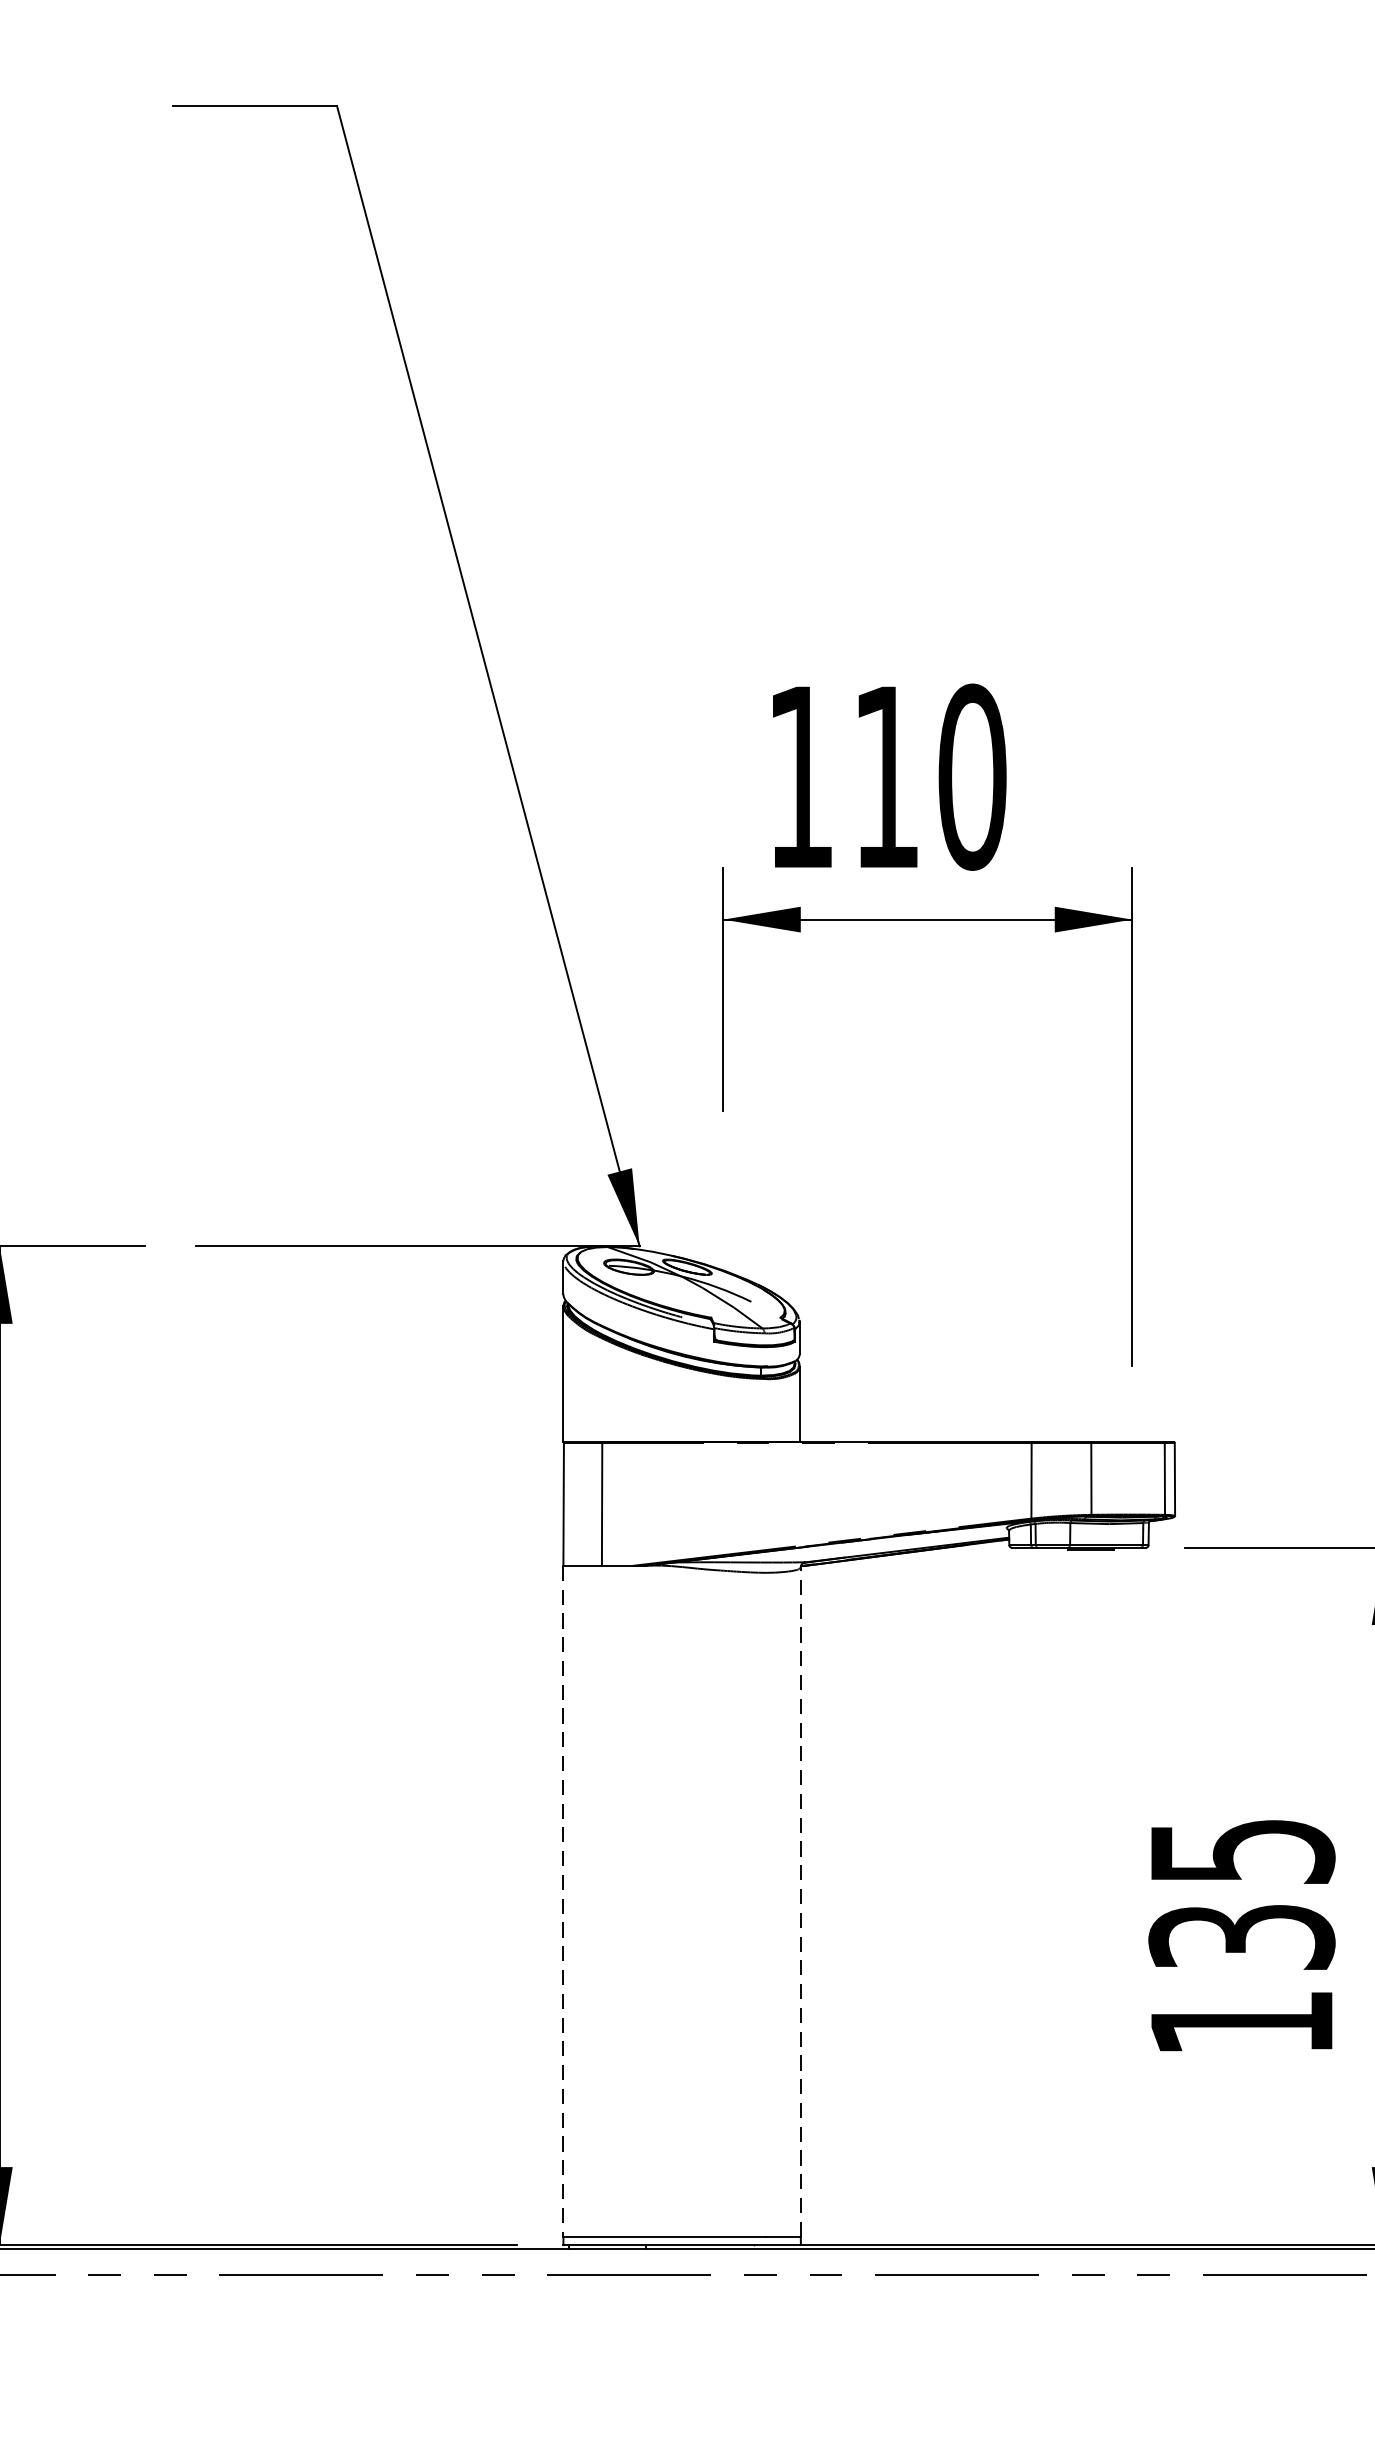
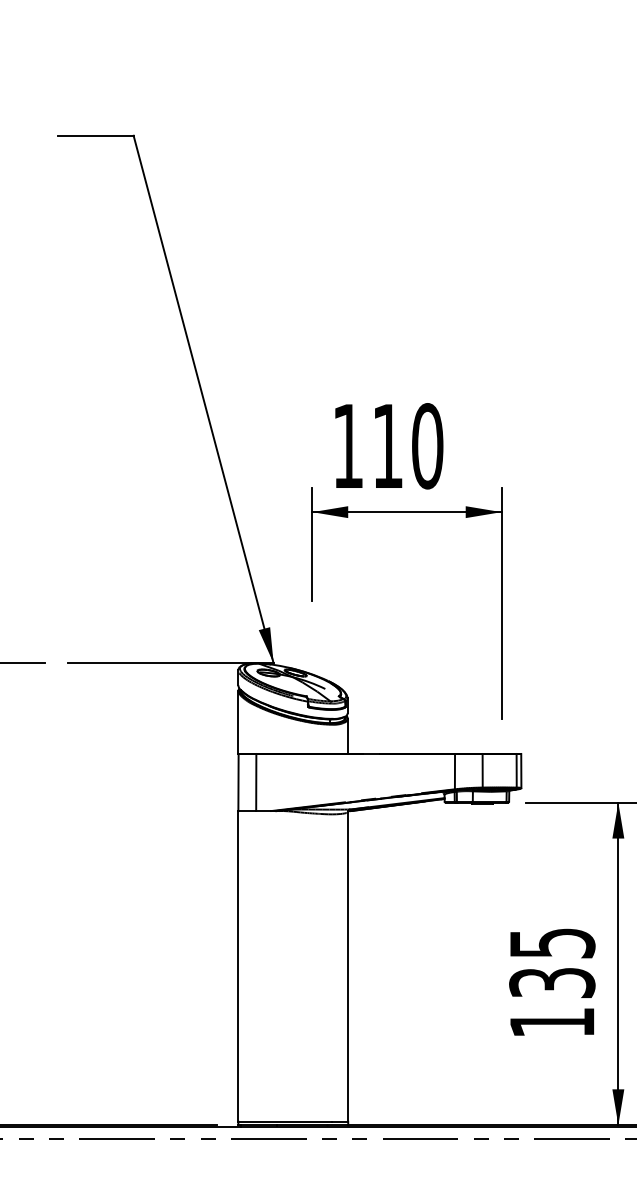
line: (563, 1901) -> (238, 966), dashed -> solid
line: (801, 1901) -> (348, 966), dashed -> solid

